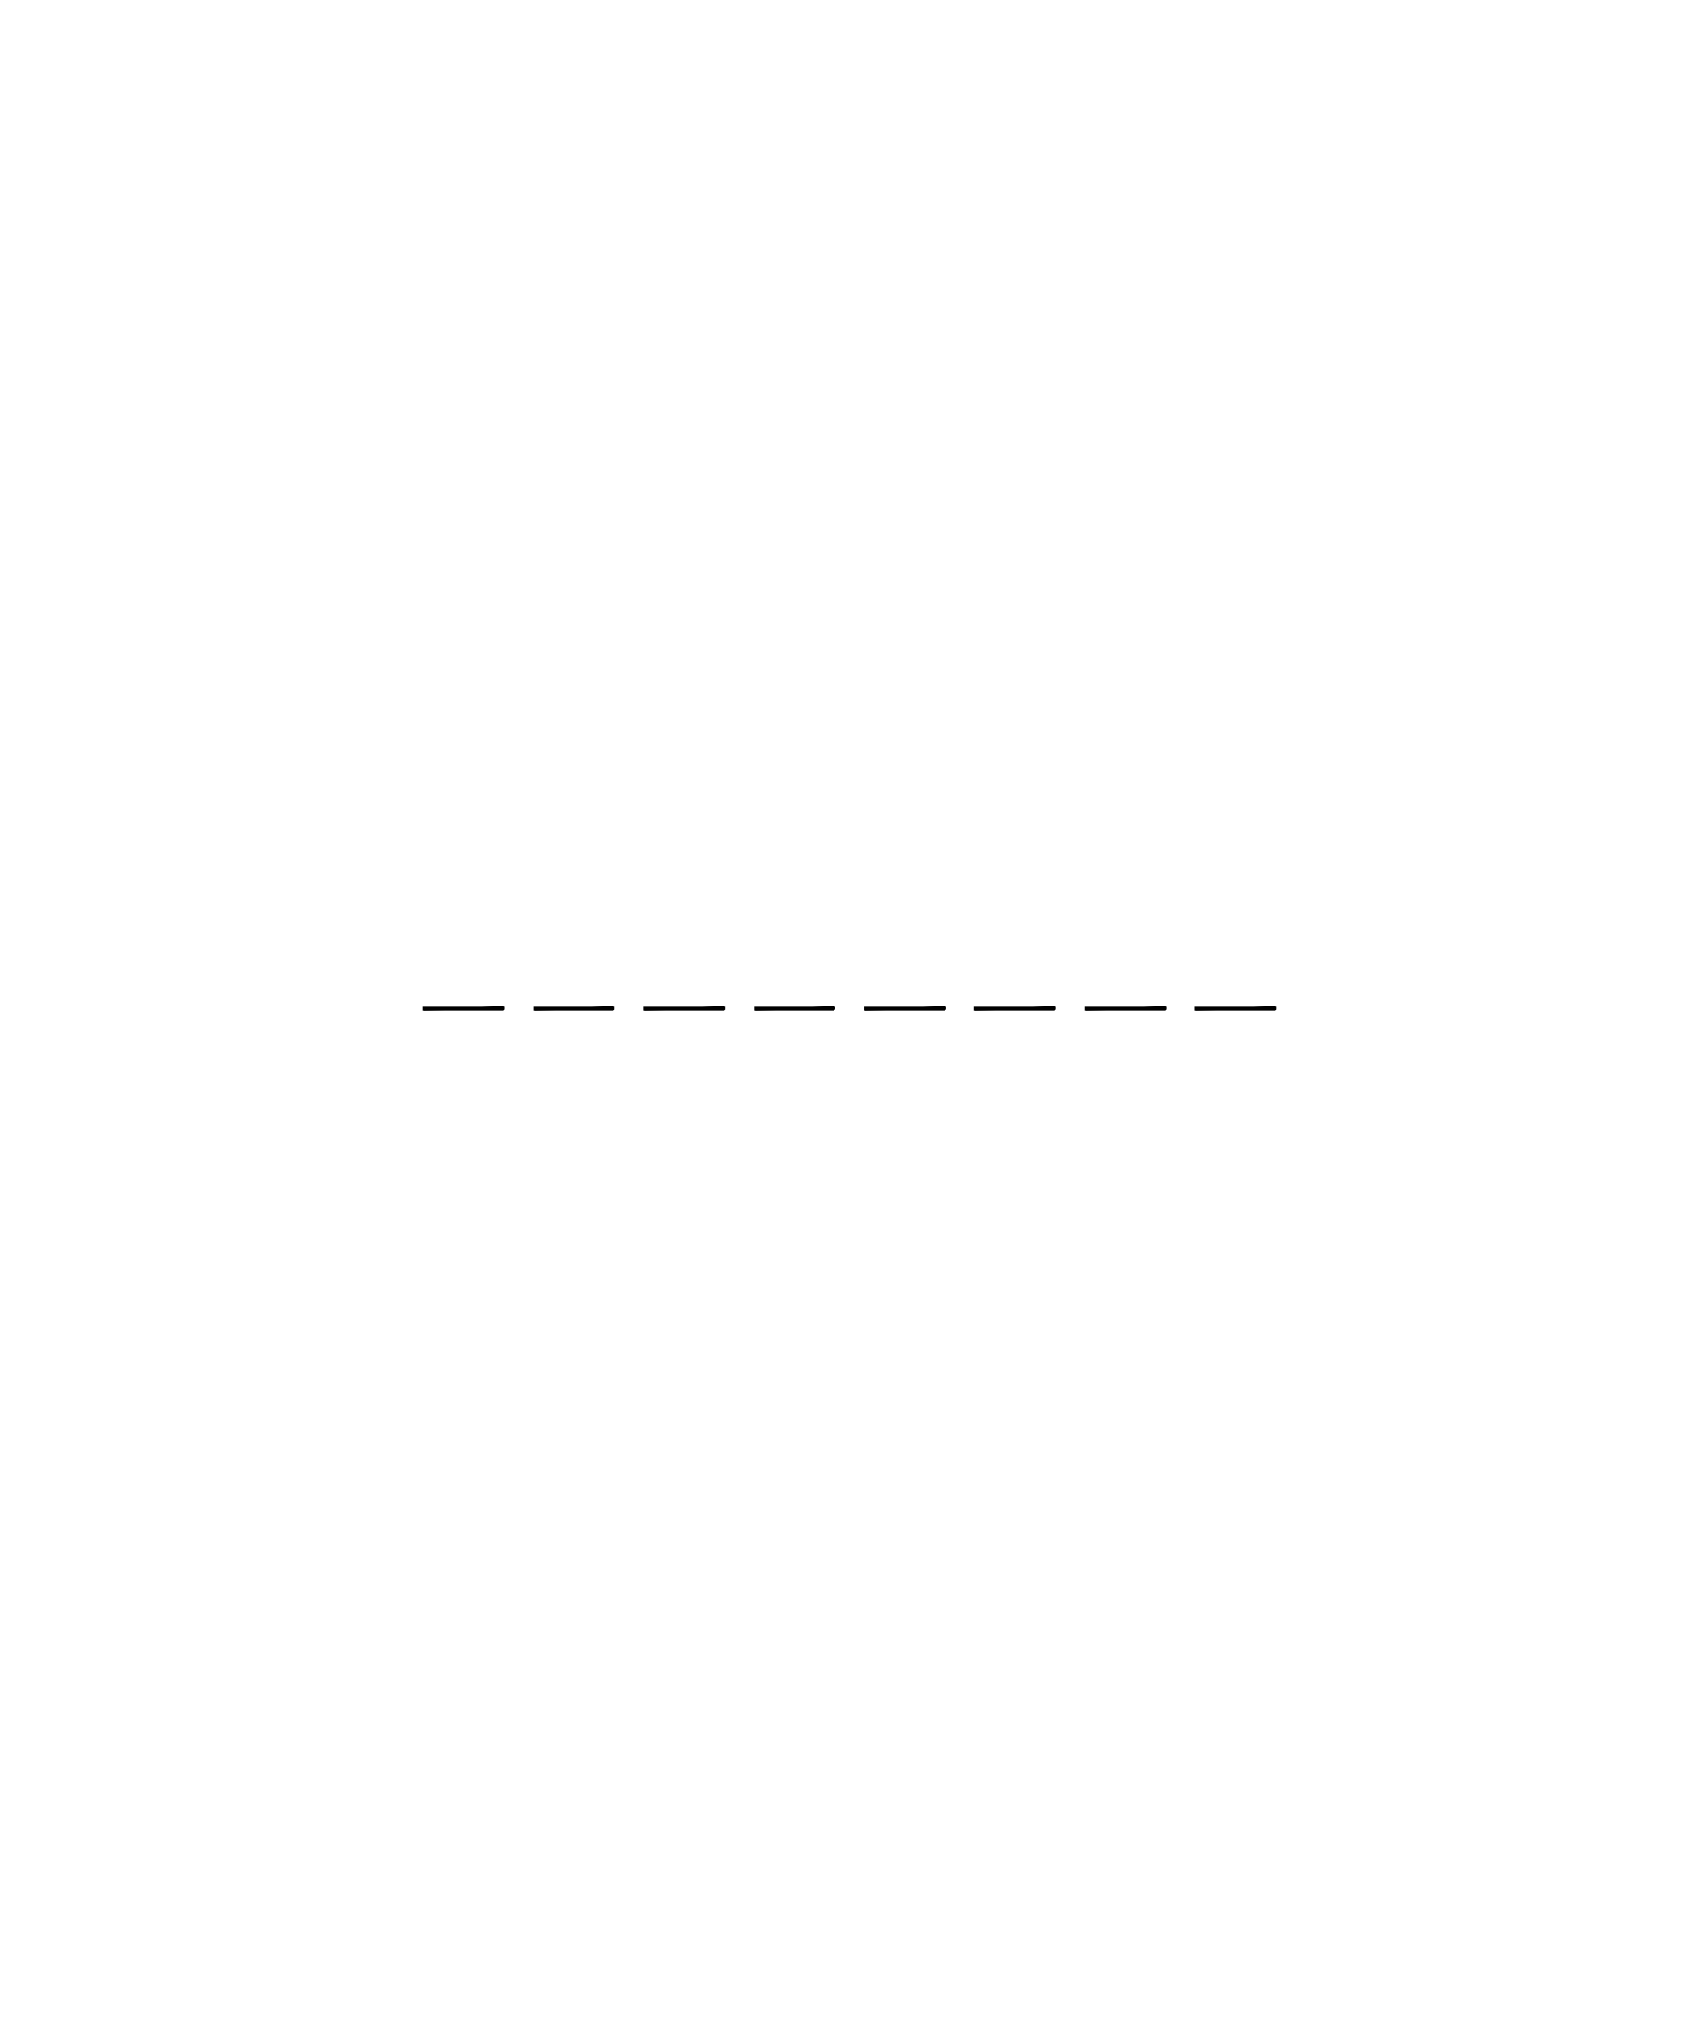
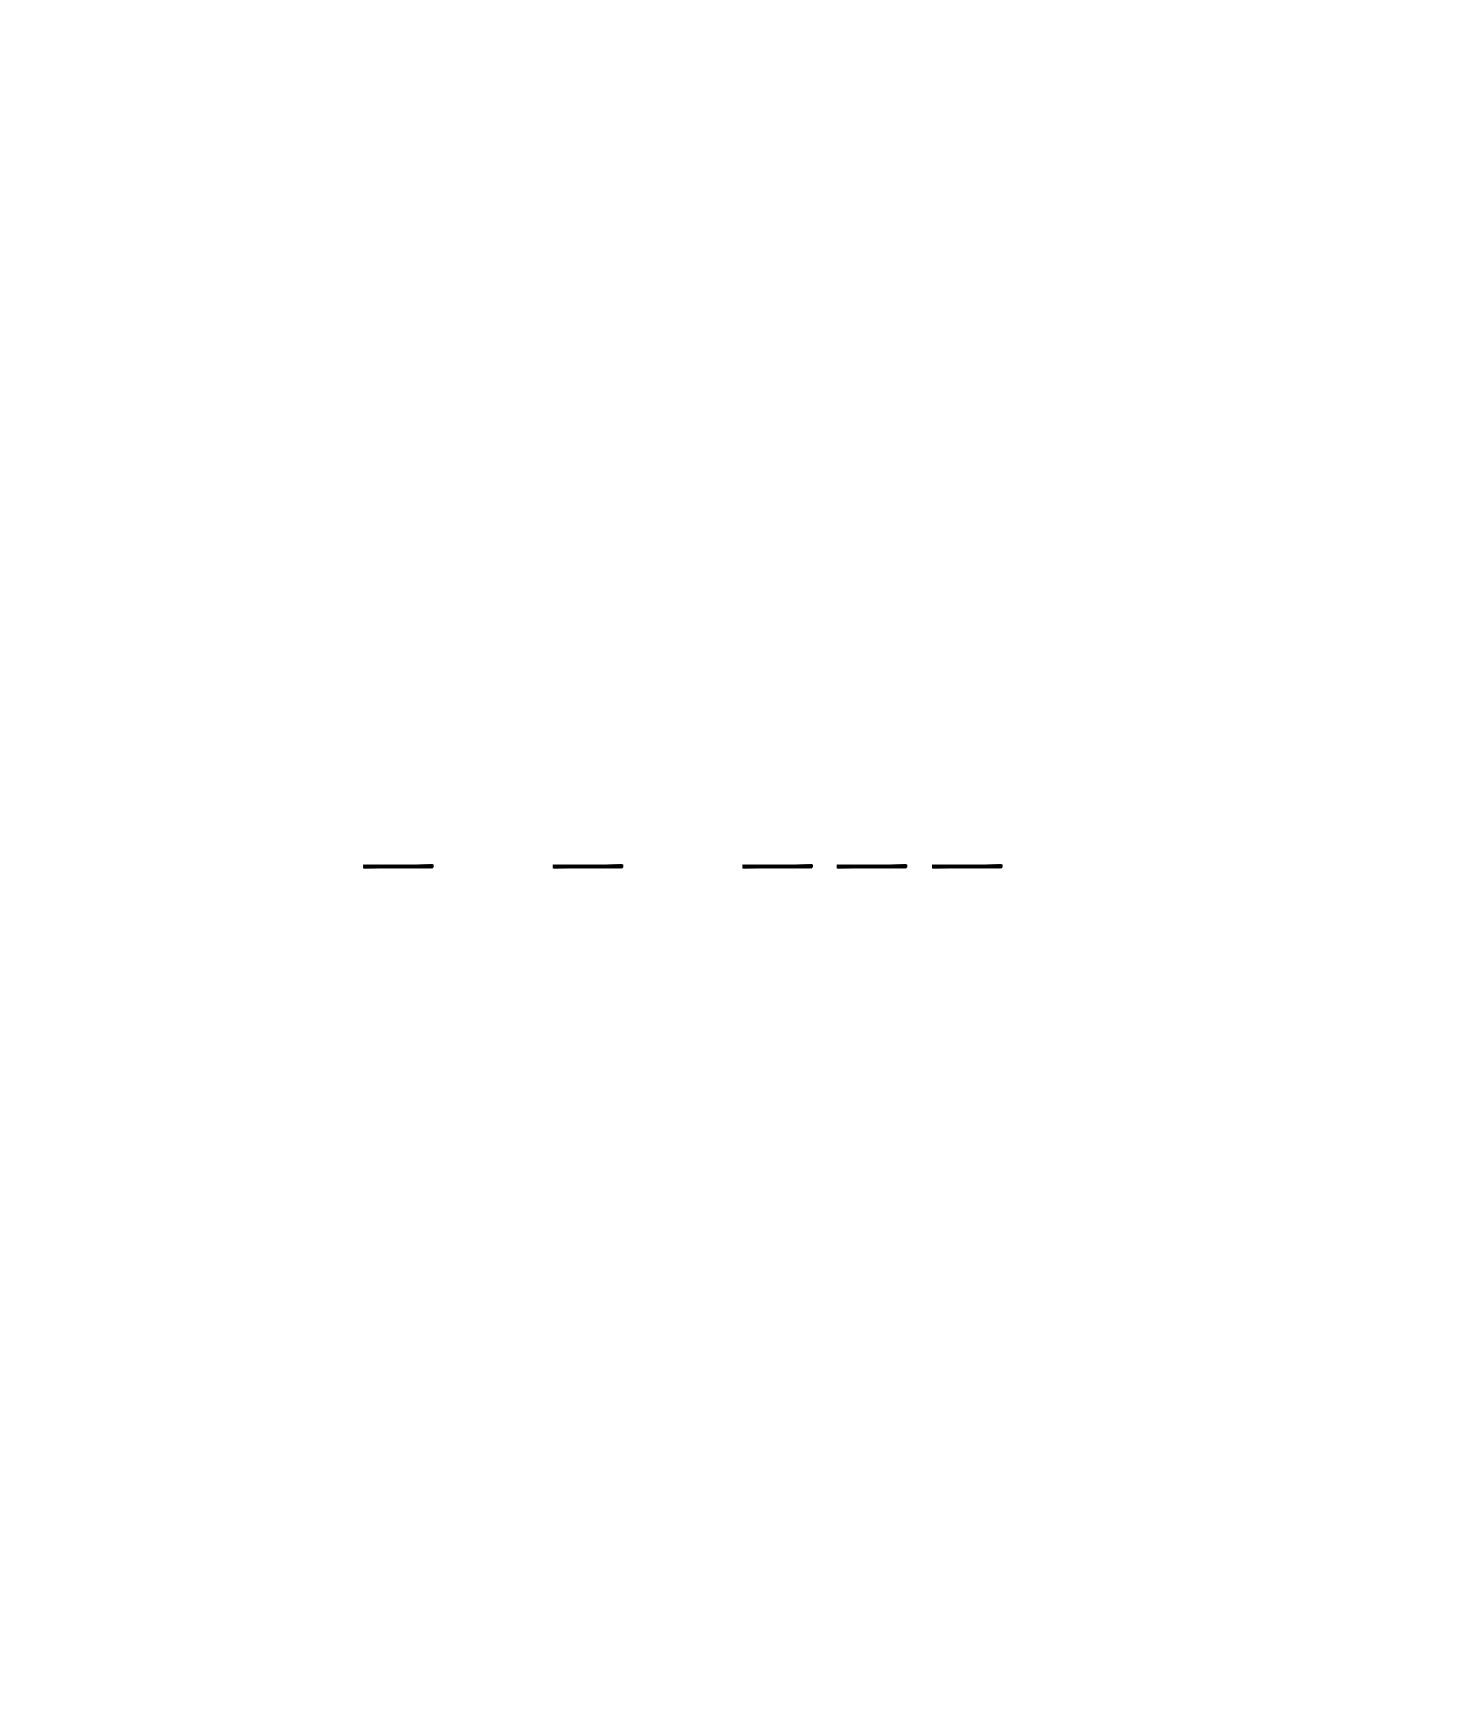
line: (573, 1008) -> (492, 866), removed
line: (794, 1008) -> (682, 866), removed
line: (1235, 1008) -> (1061, 866), removed

